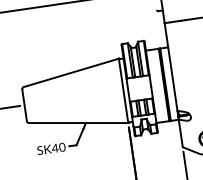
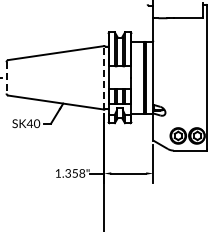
line: (123, 90) -> (104, 77), solid -> dashed
line: (24, 104) -> (6, 77), solid -> dashed

